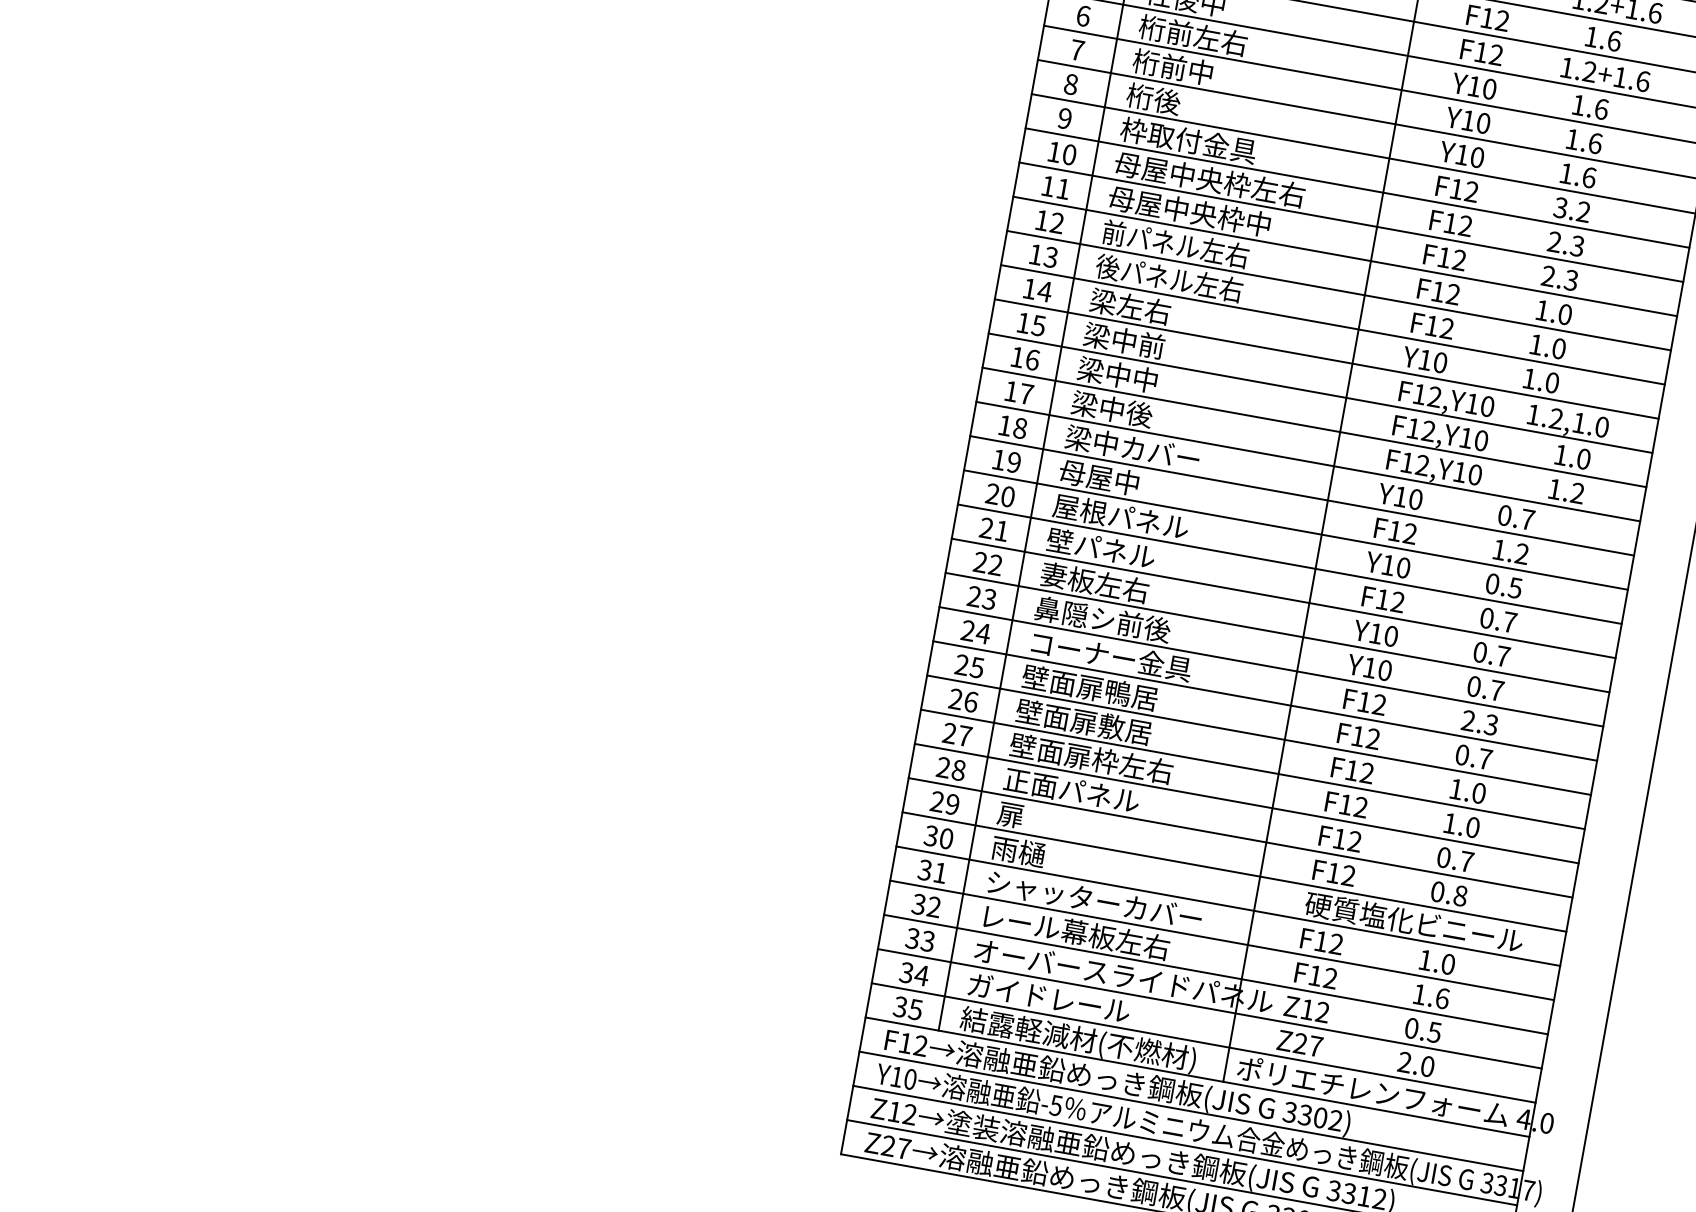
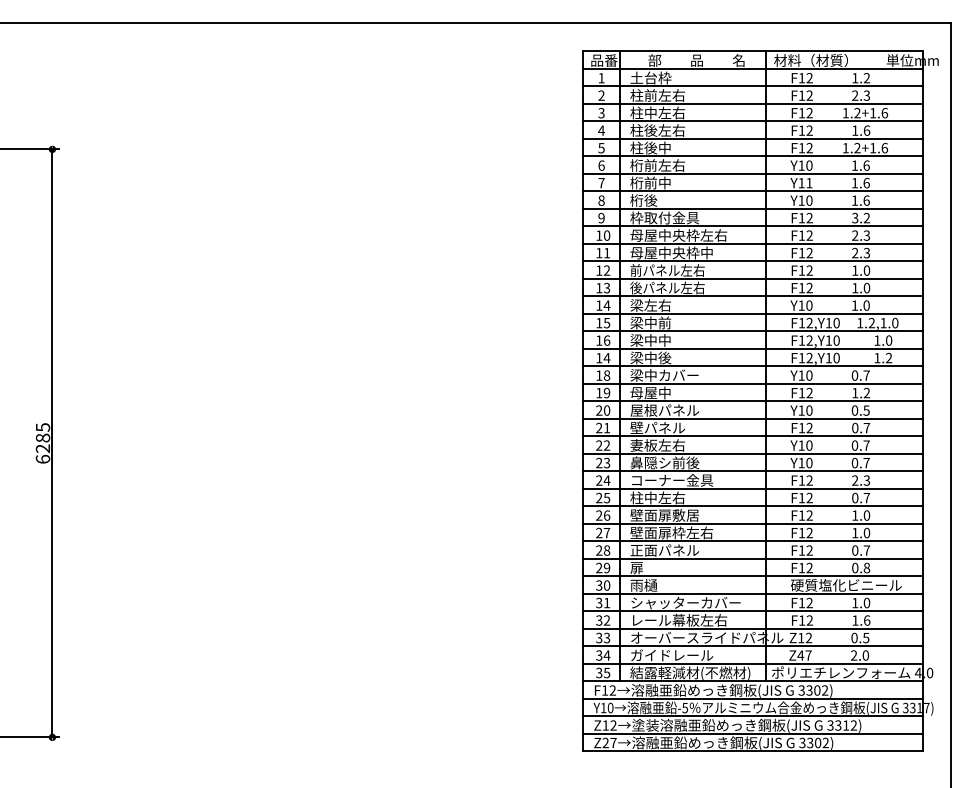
text: (1483, 122) -> (809, 182), Y10 -> Y11
text: (1025, 394) -> (606, 358), 17 -> 14
text: (1089, 686) -> (664, 497), 壁面扉鴨居 -> 柱中左右
text: (1300, 1043) -> (800, 655), Z27 -> Z47

